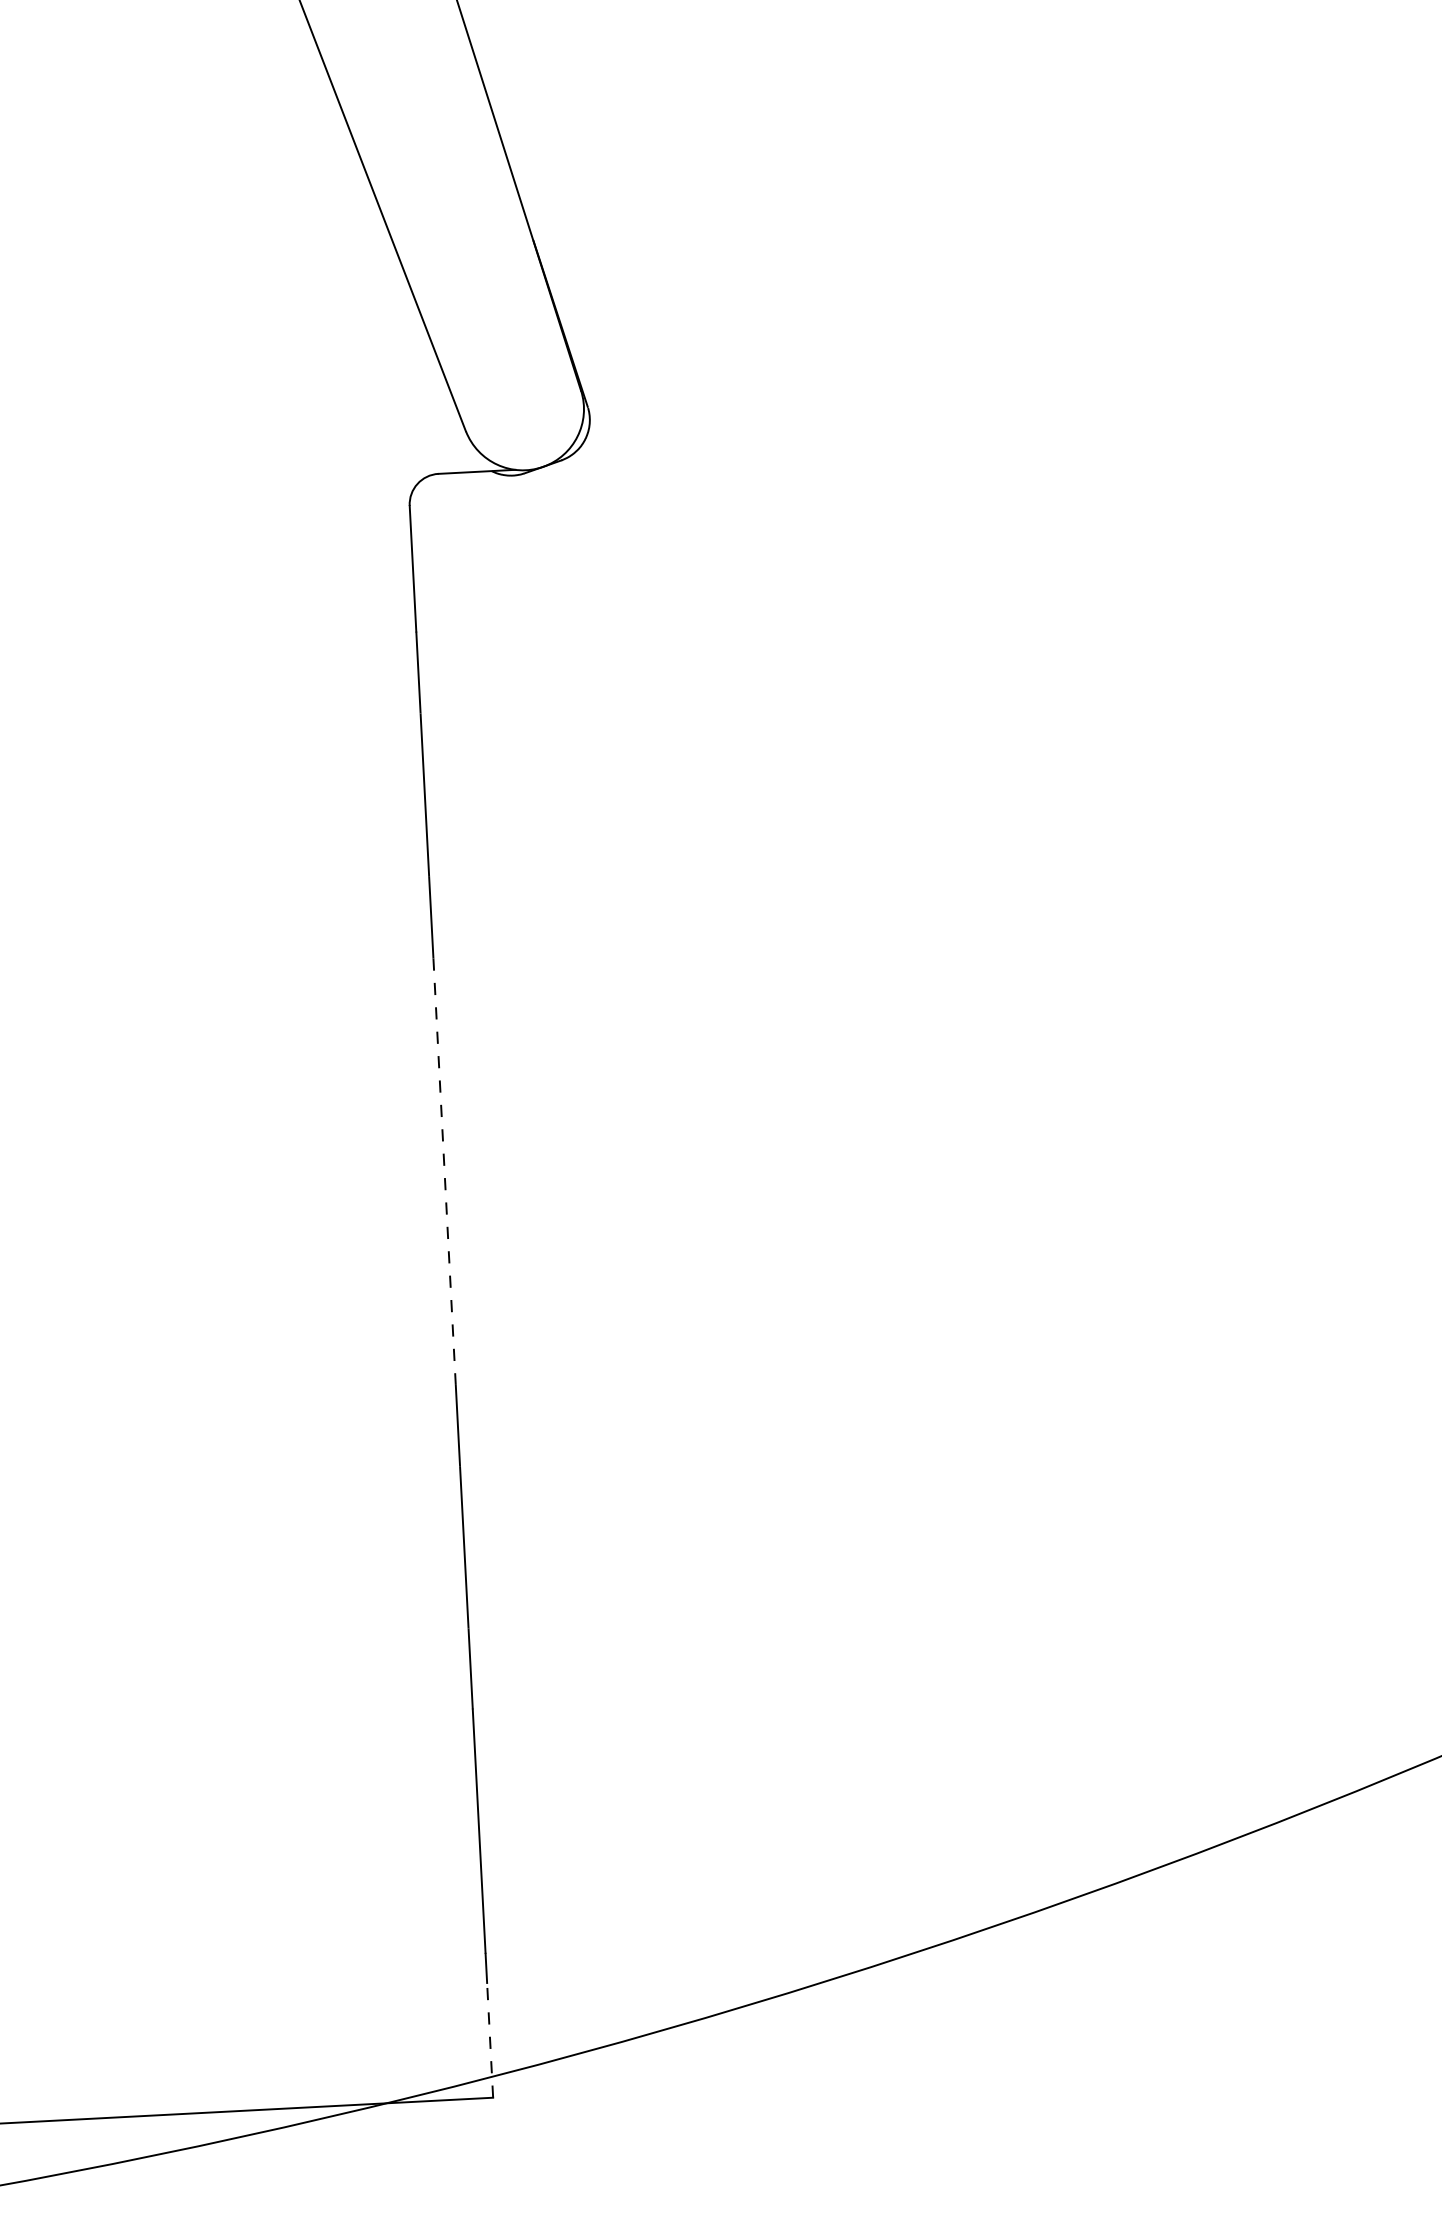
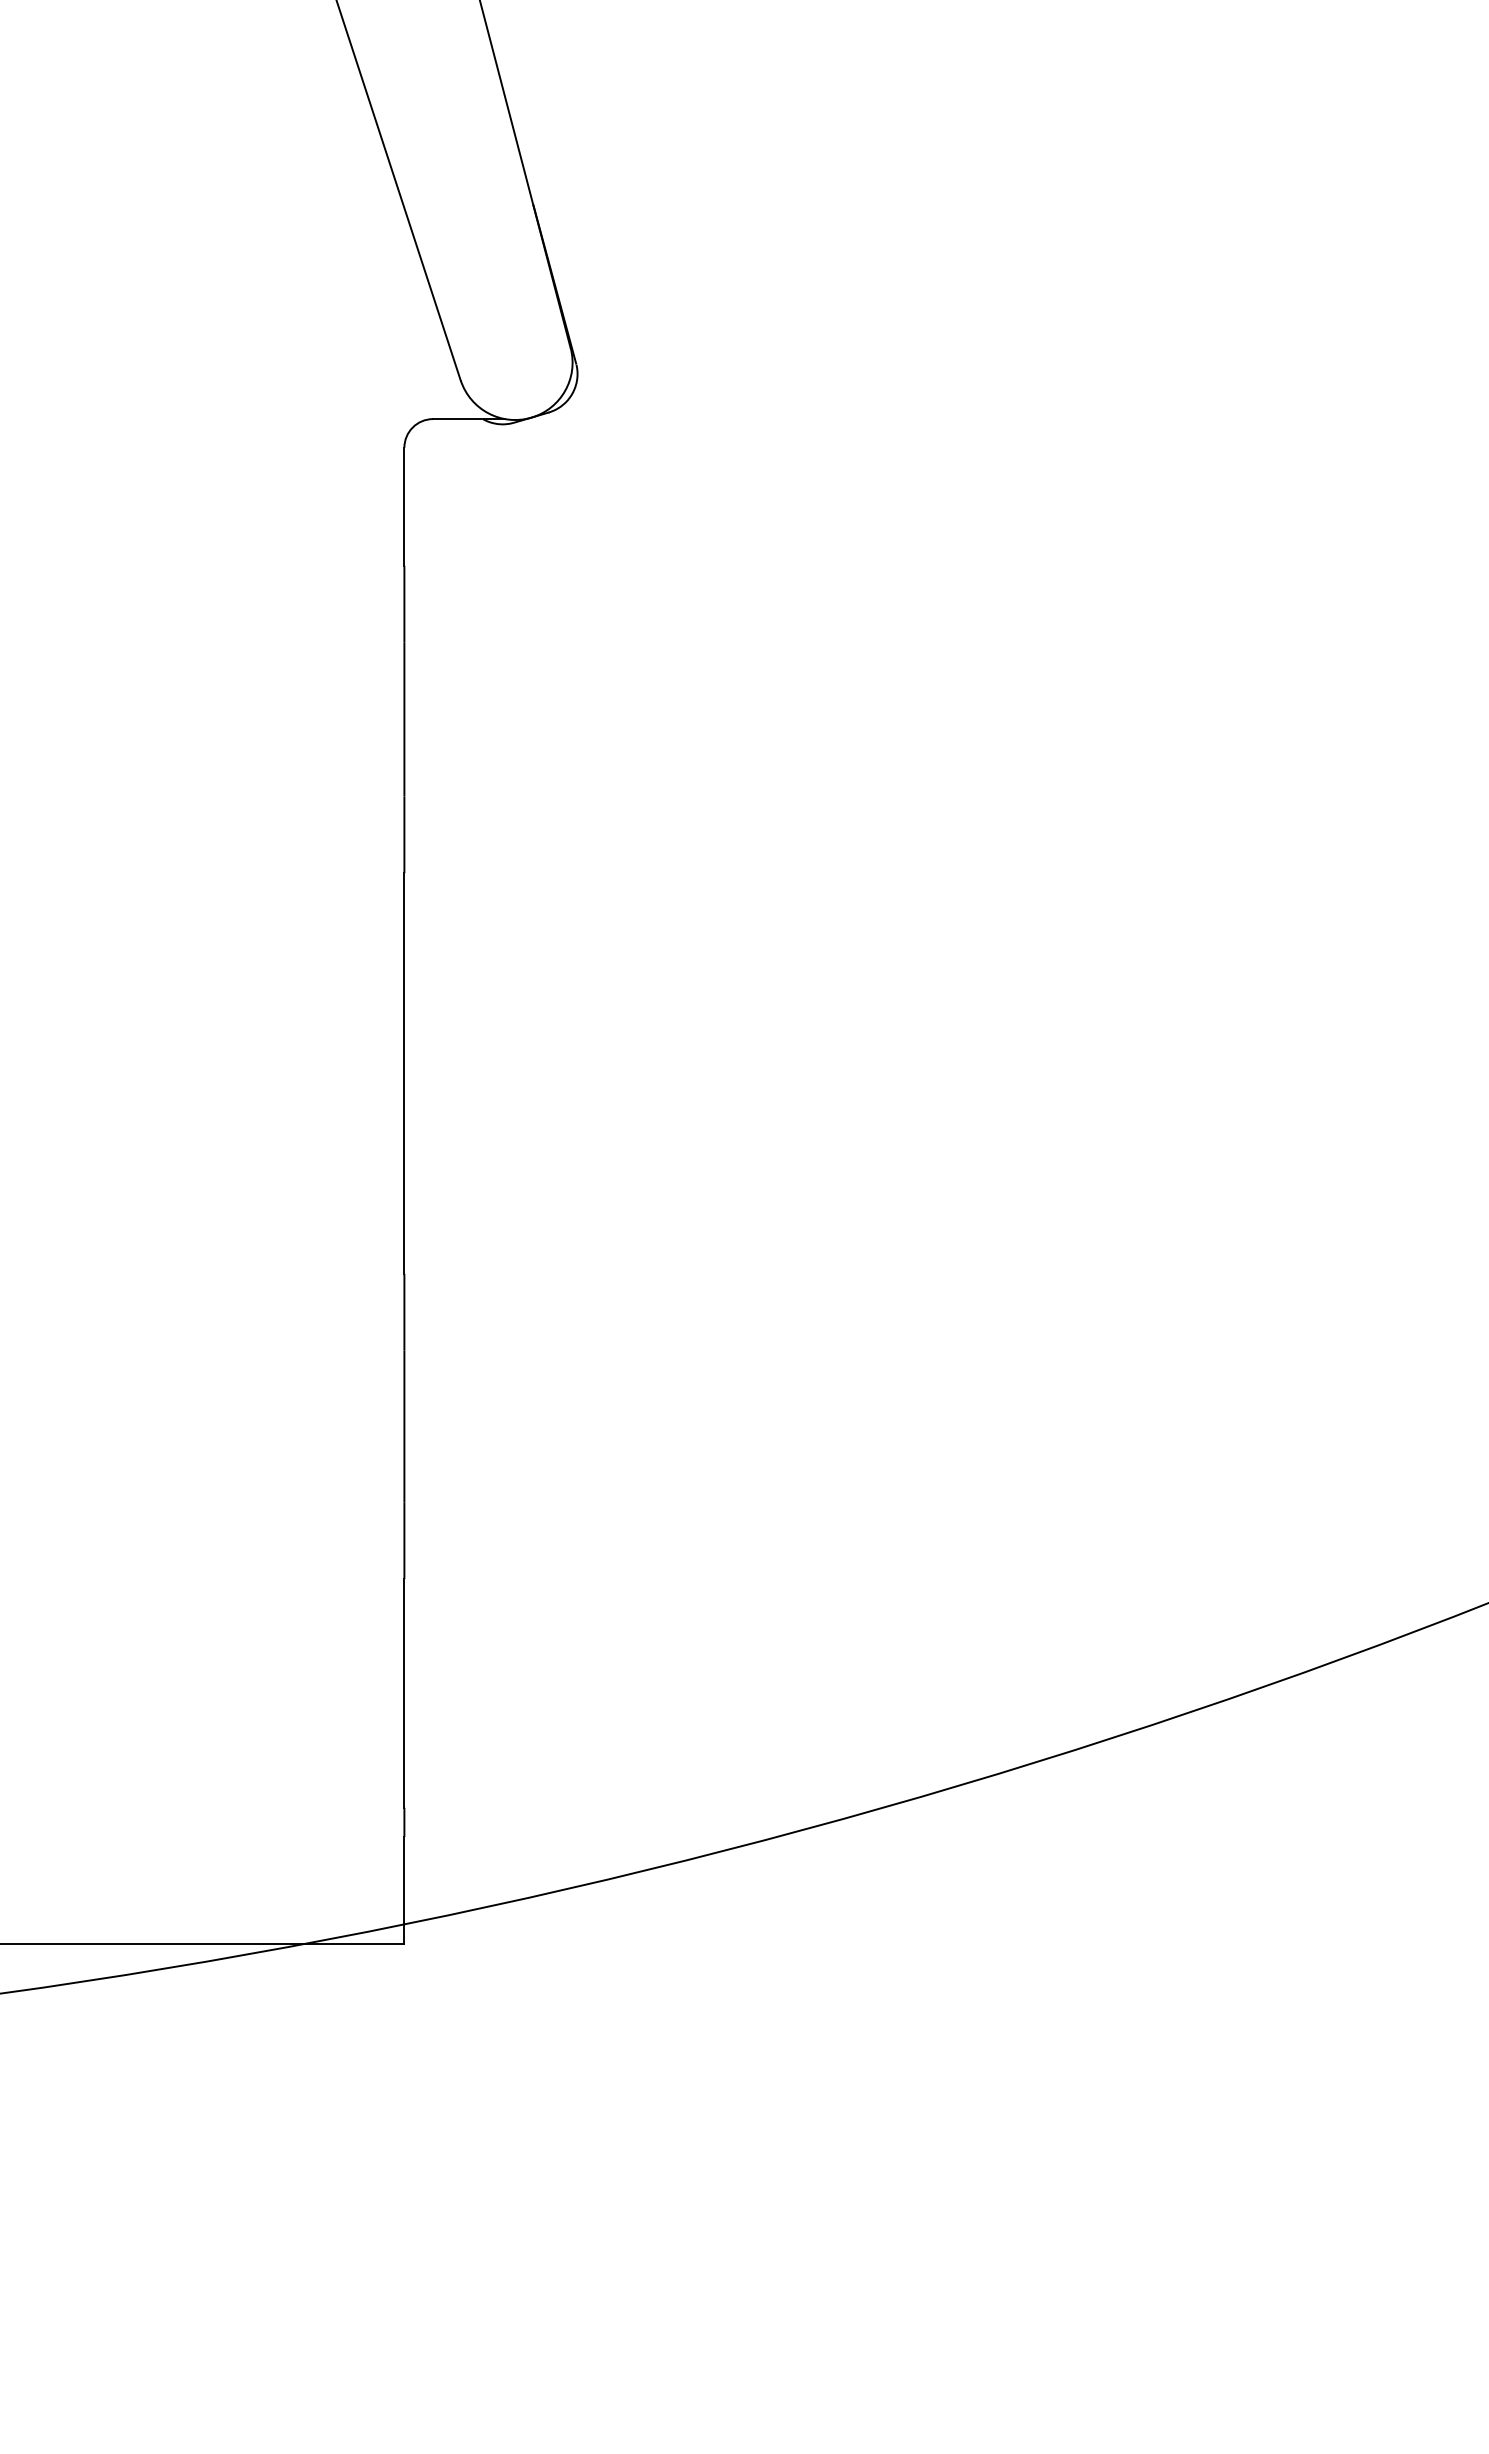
line: (444, 1172) -> (404, 1074), dashed -> solid
line: (490, 2040) -> (404, 1890), dashed -> solid

